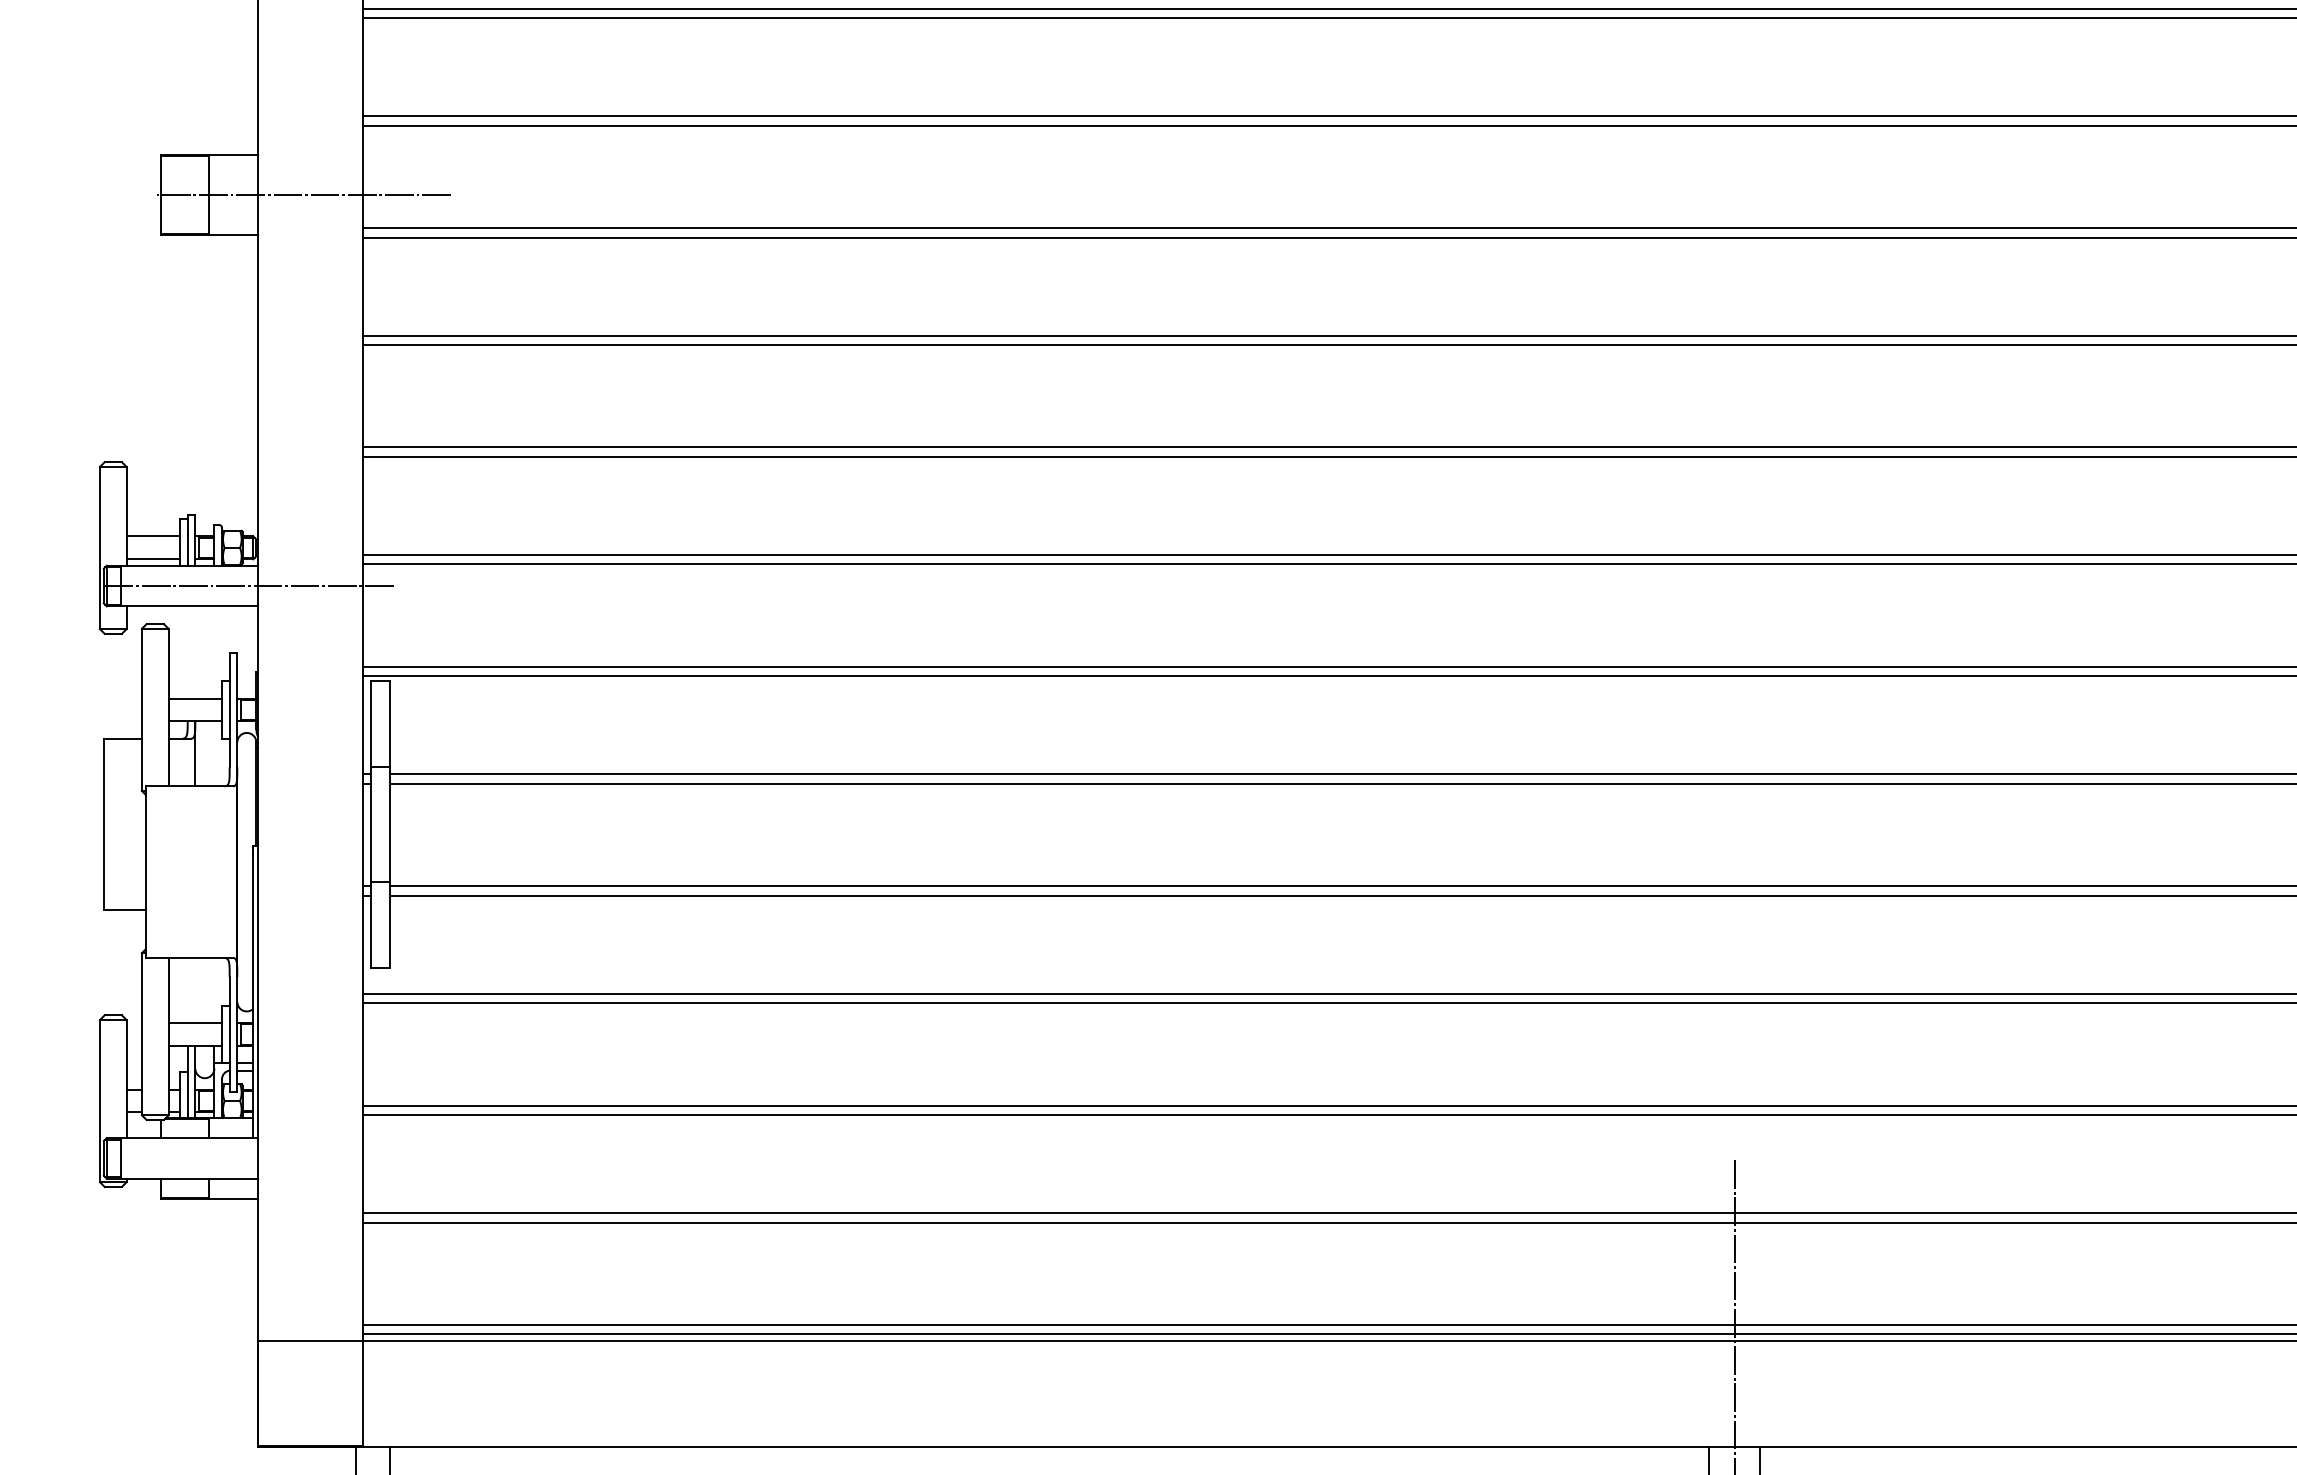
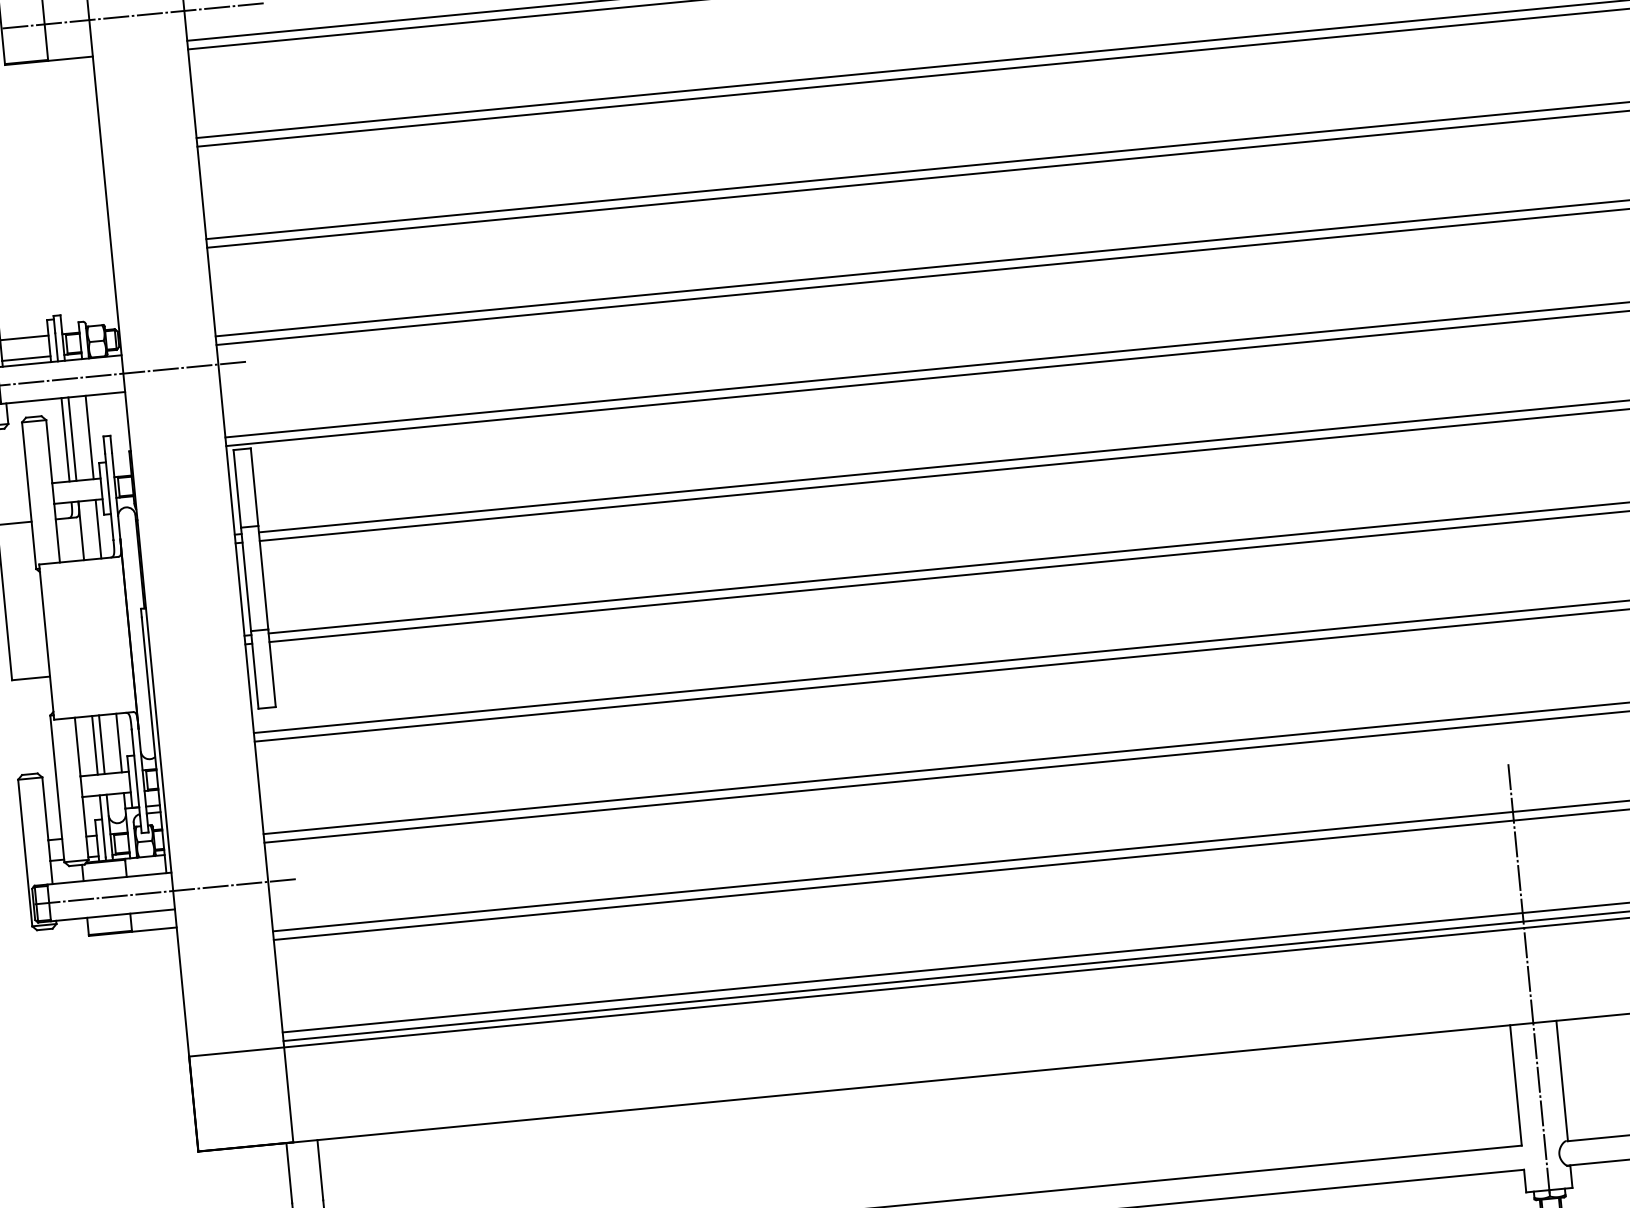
line: (187, 652) -> (65, 439), added
line: (195, 652) -> (72, 439), added
line: (214, 652) -> (89, 437), added
line: (214, 753) -> (98, 528), added
line: (187, 990) -> (94, 745), added
line: (195, 990) -> (102, 744), added
line: (214, 990) -> (119, 743), added
line: (248, 1158) -> (164, 891), added

